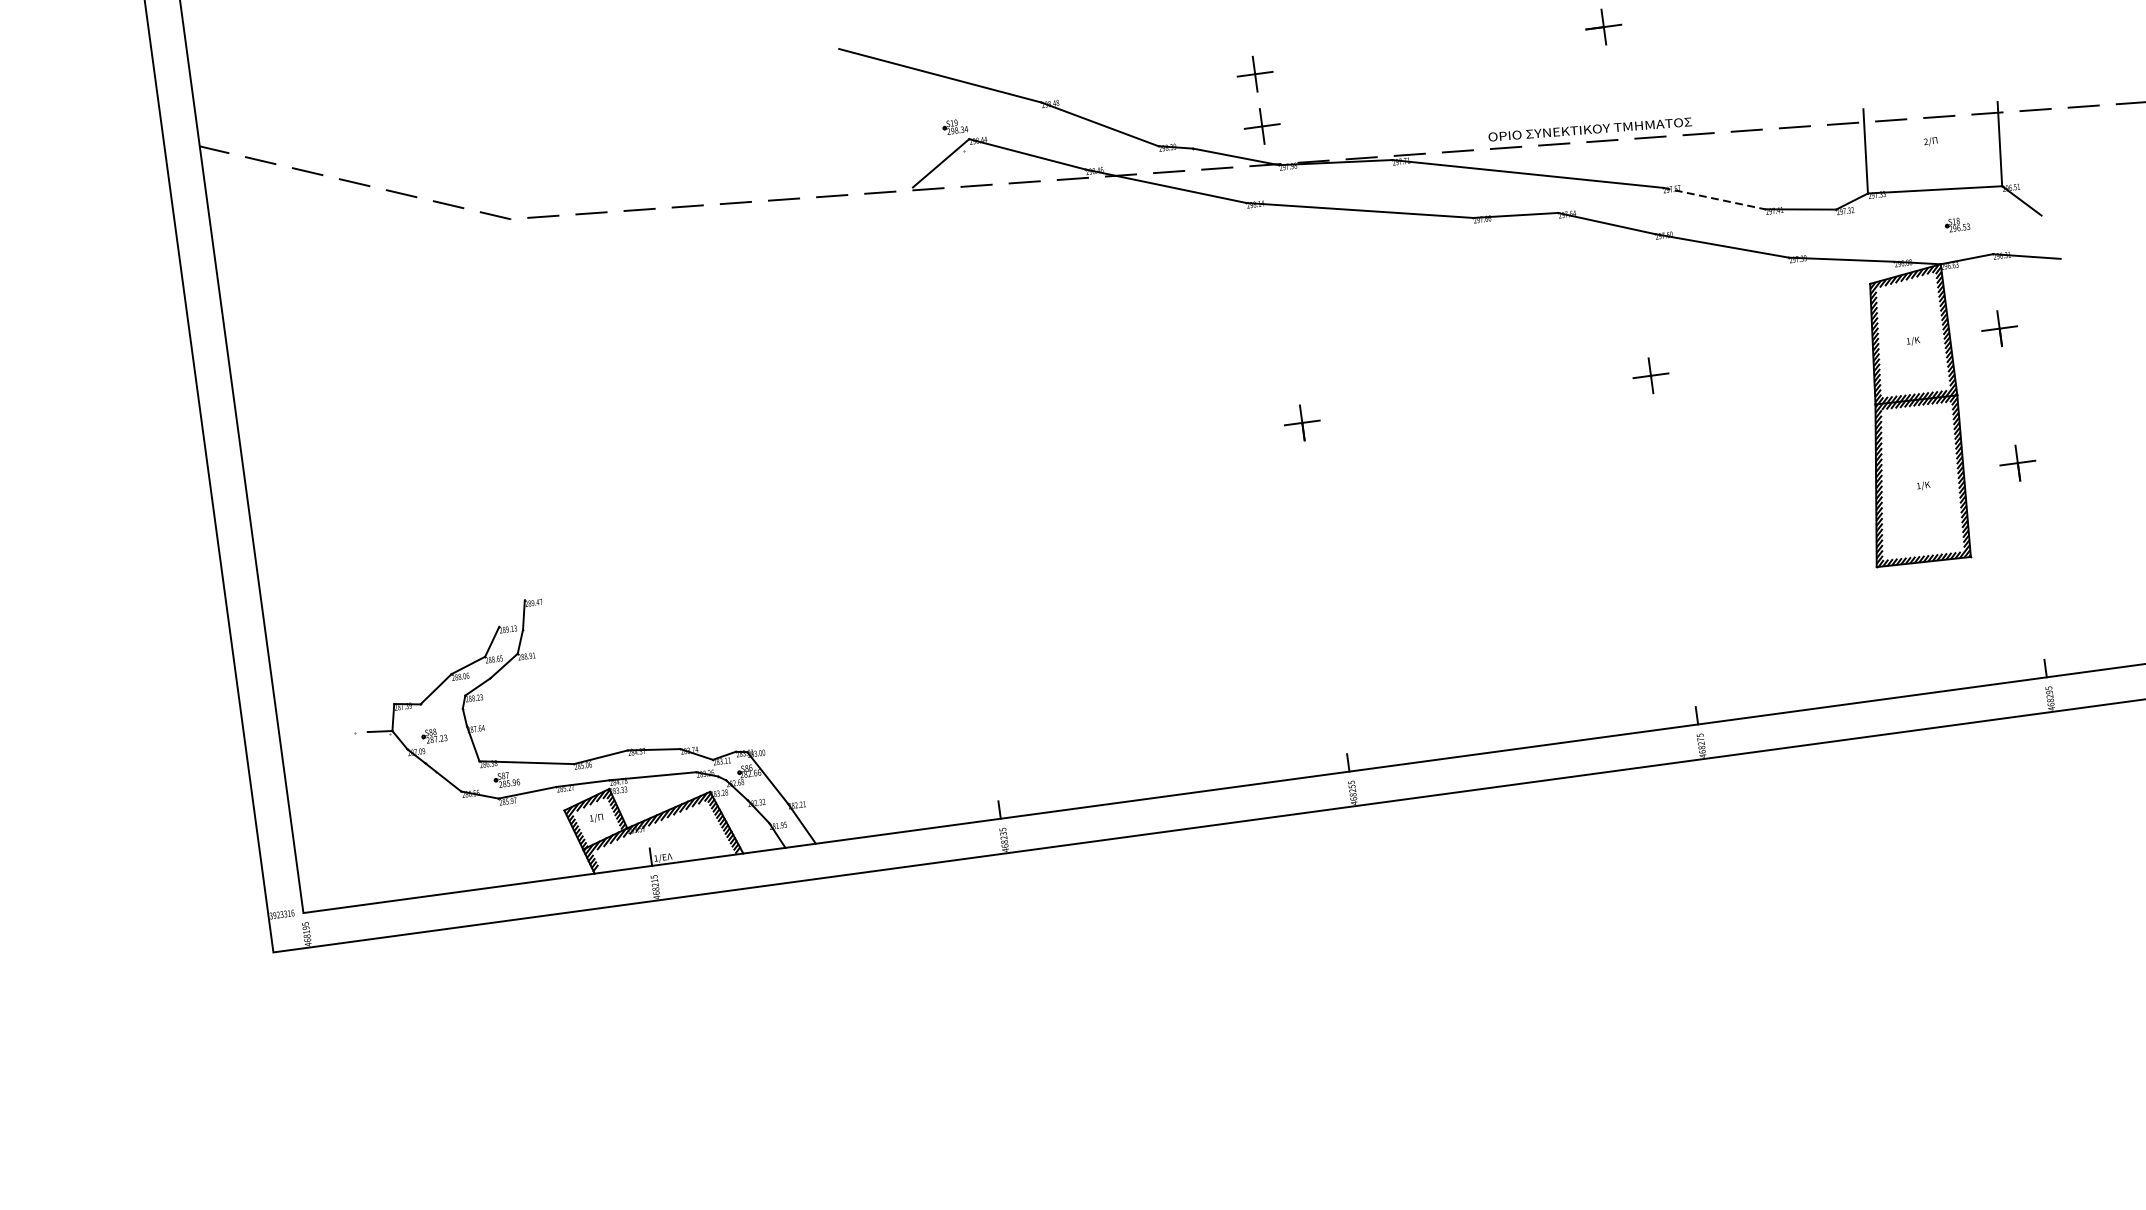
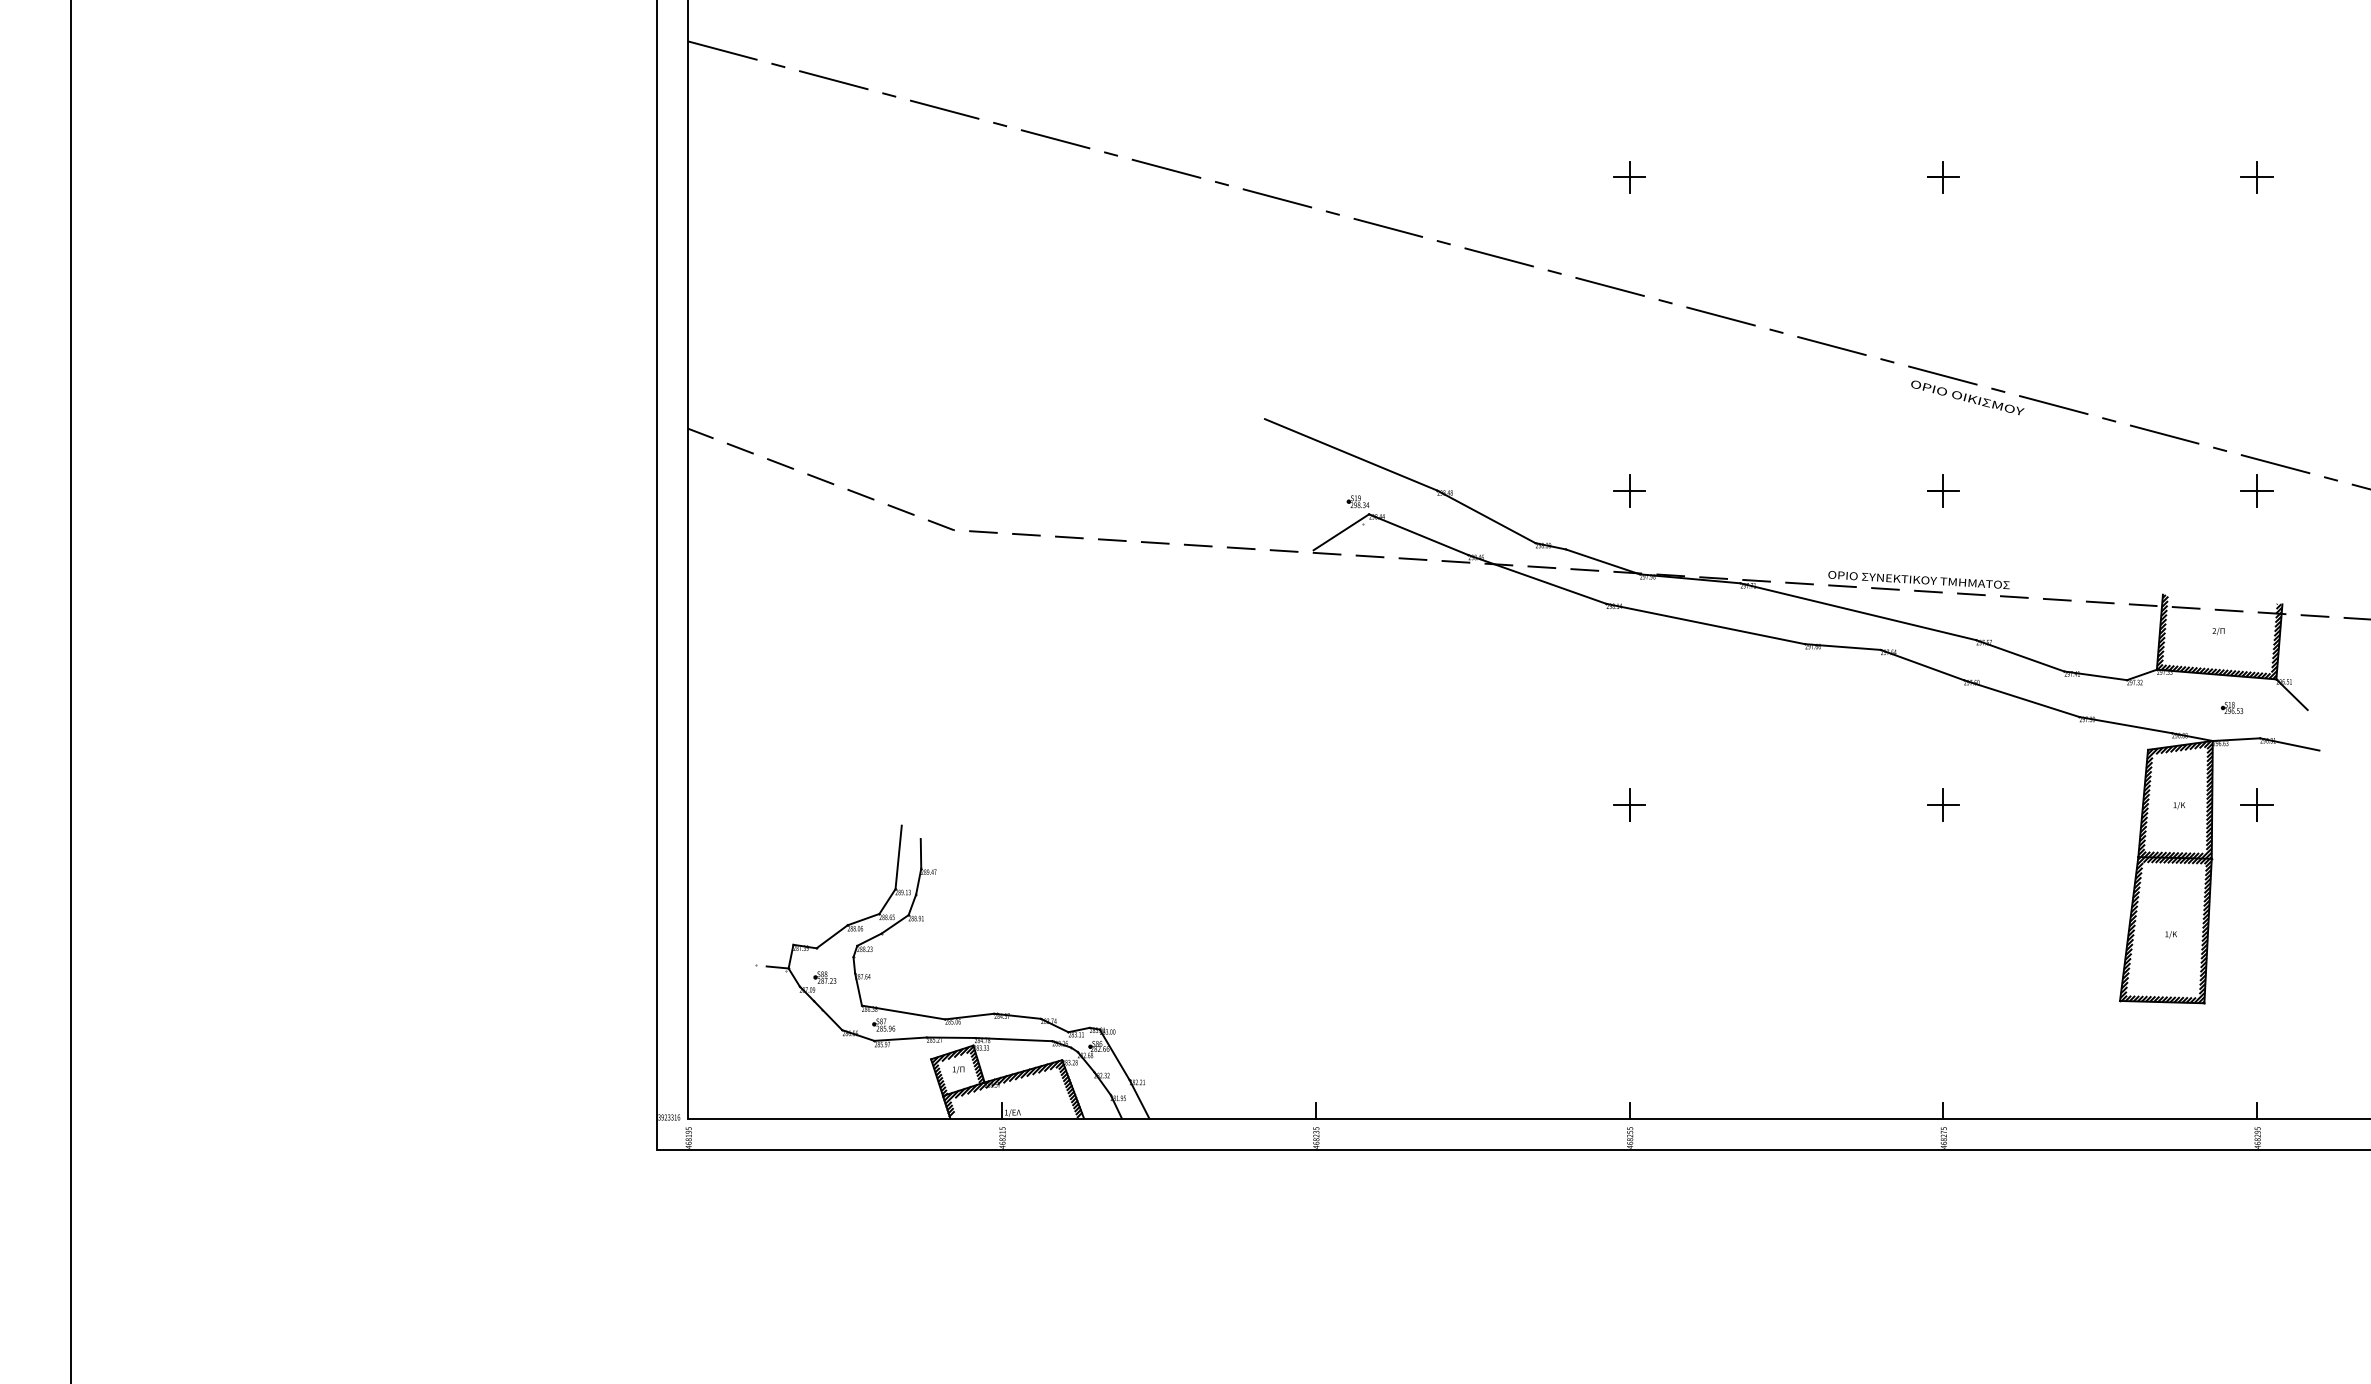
part: (1262, 125) -> (1629, 537), removed
hatch: (1932, 147) -> (2219, 636), added
line: (1714, 198) -> (2020, 655), dashed -> solid
part: (2017, 462) -> (2256, 925), removed
line: (521, 583) -> (920, 853), added
line: (497, 591) -> (898, 857), added

